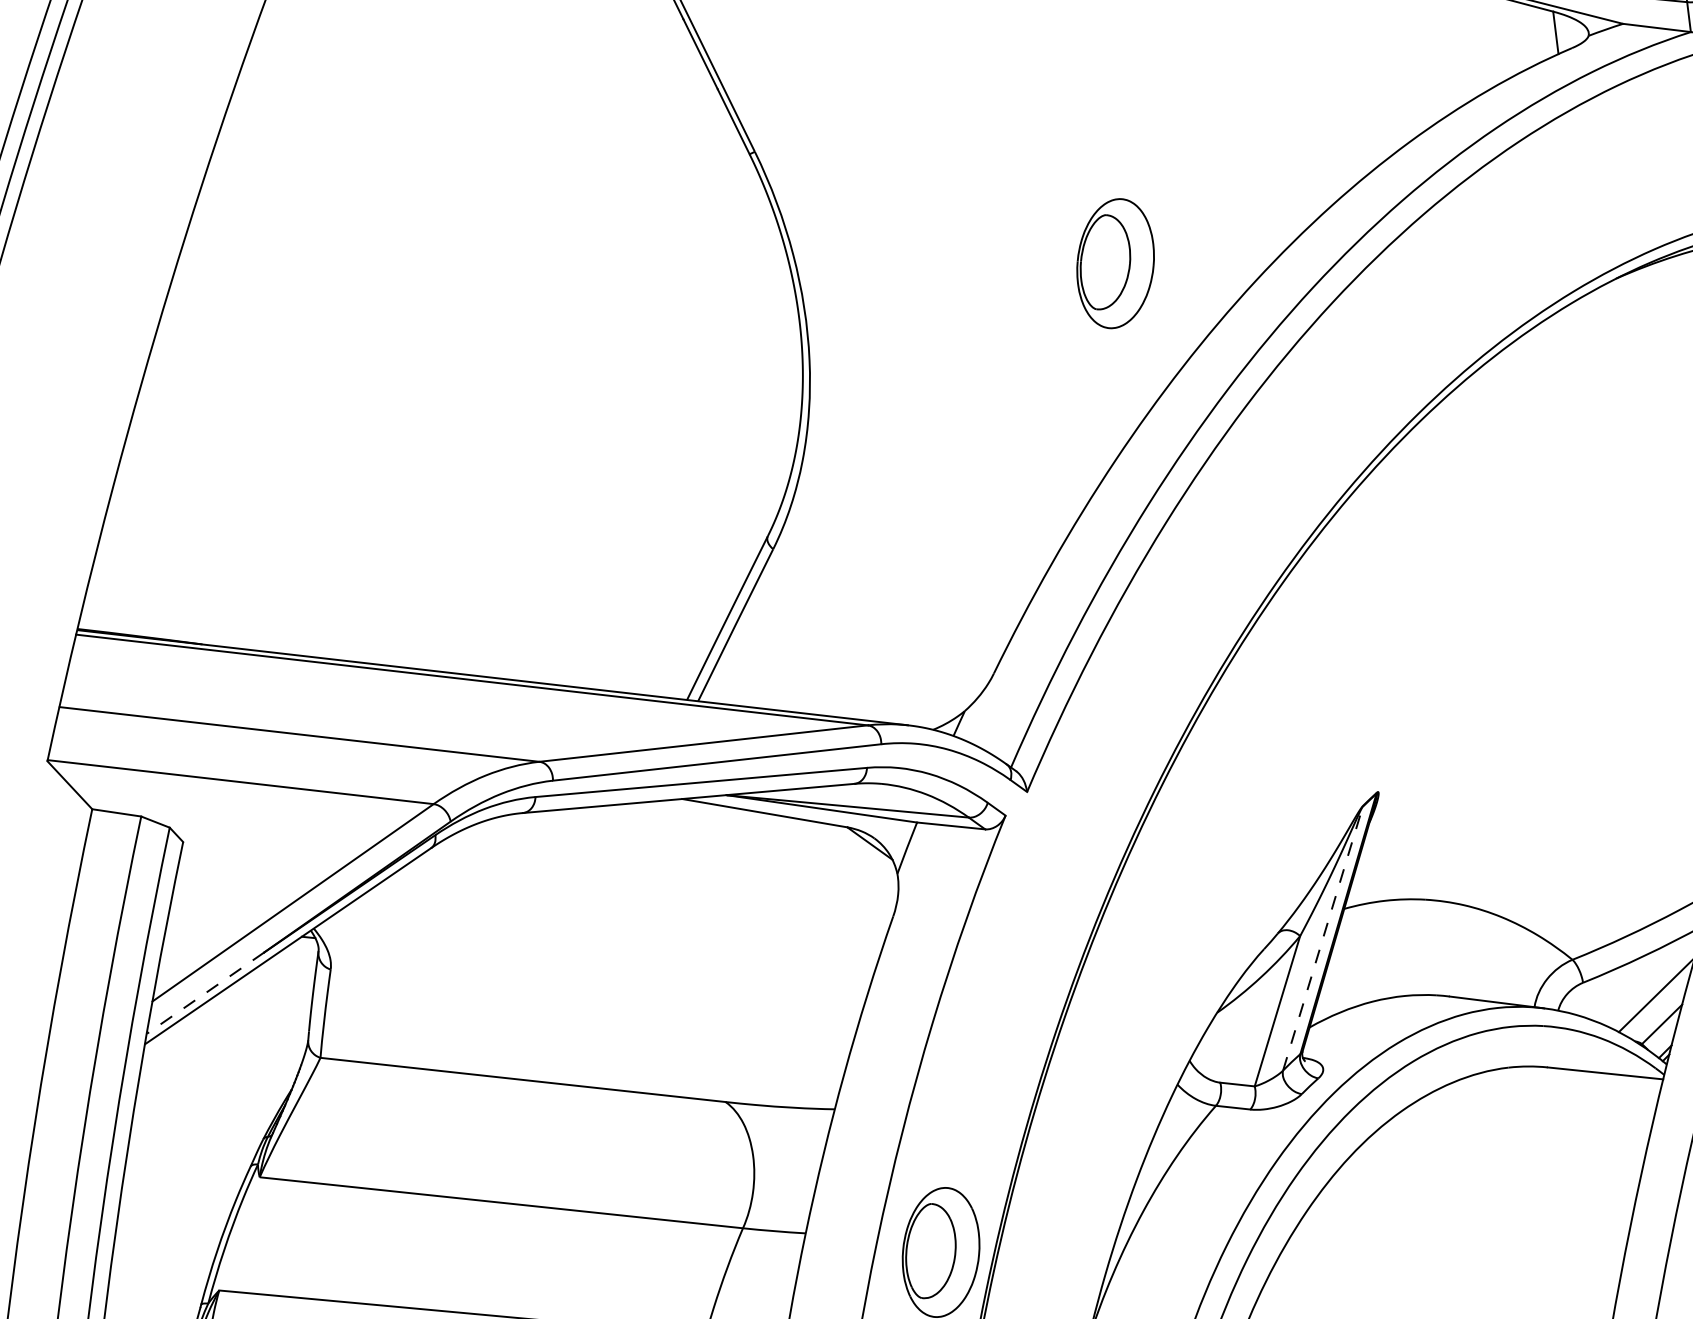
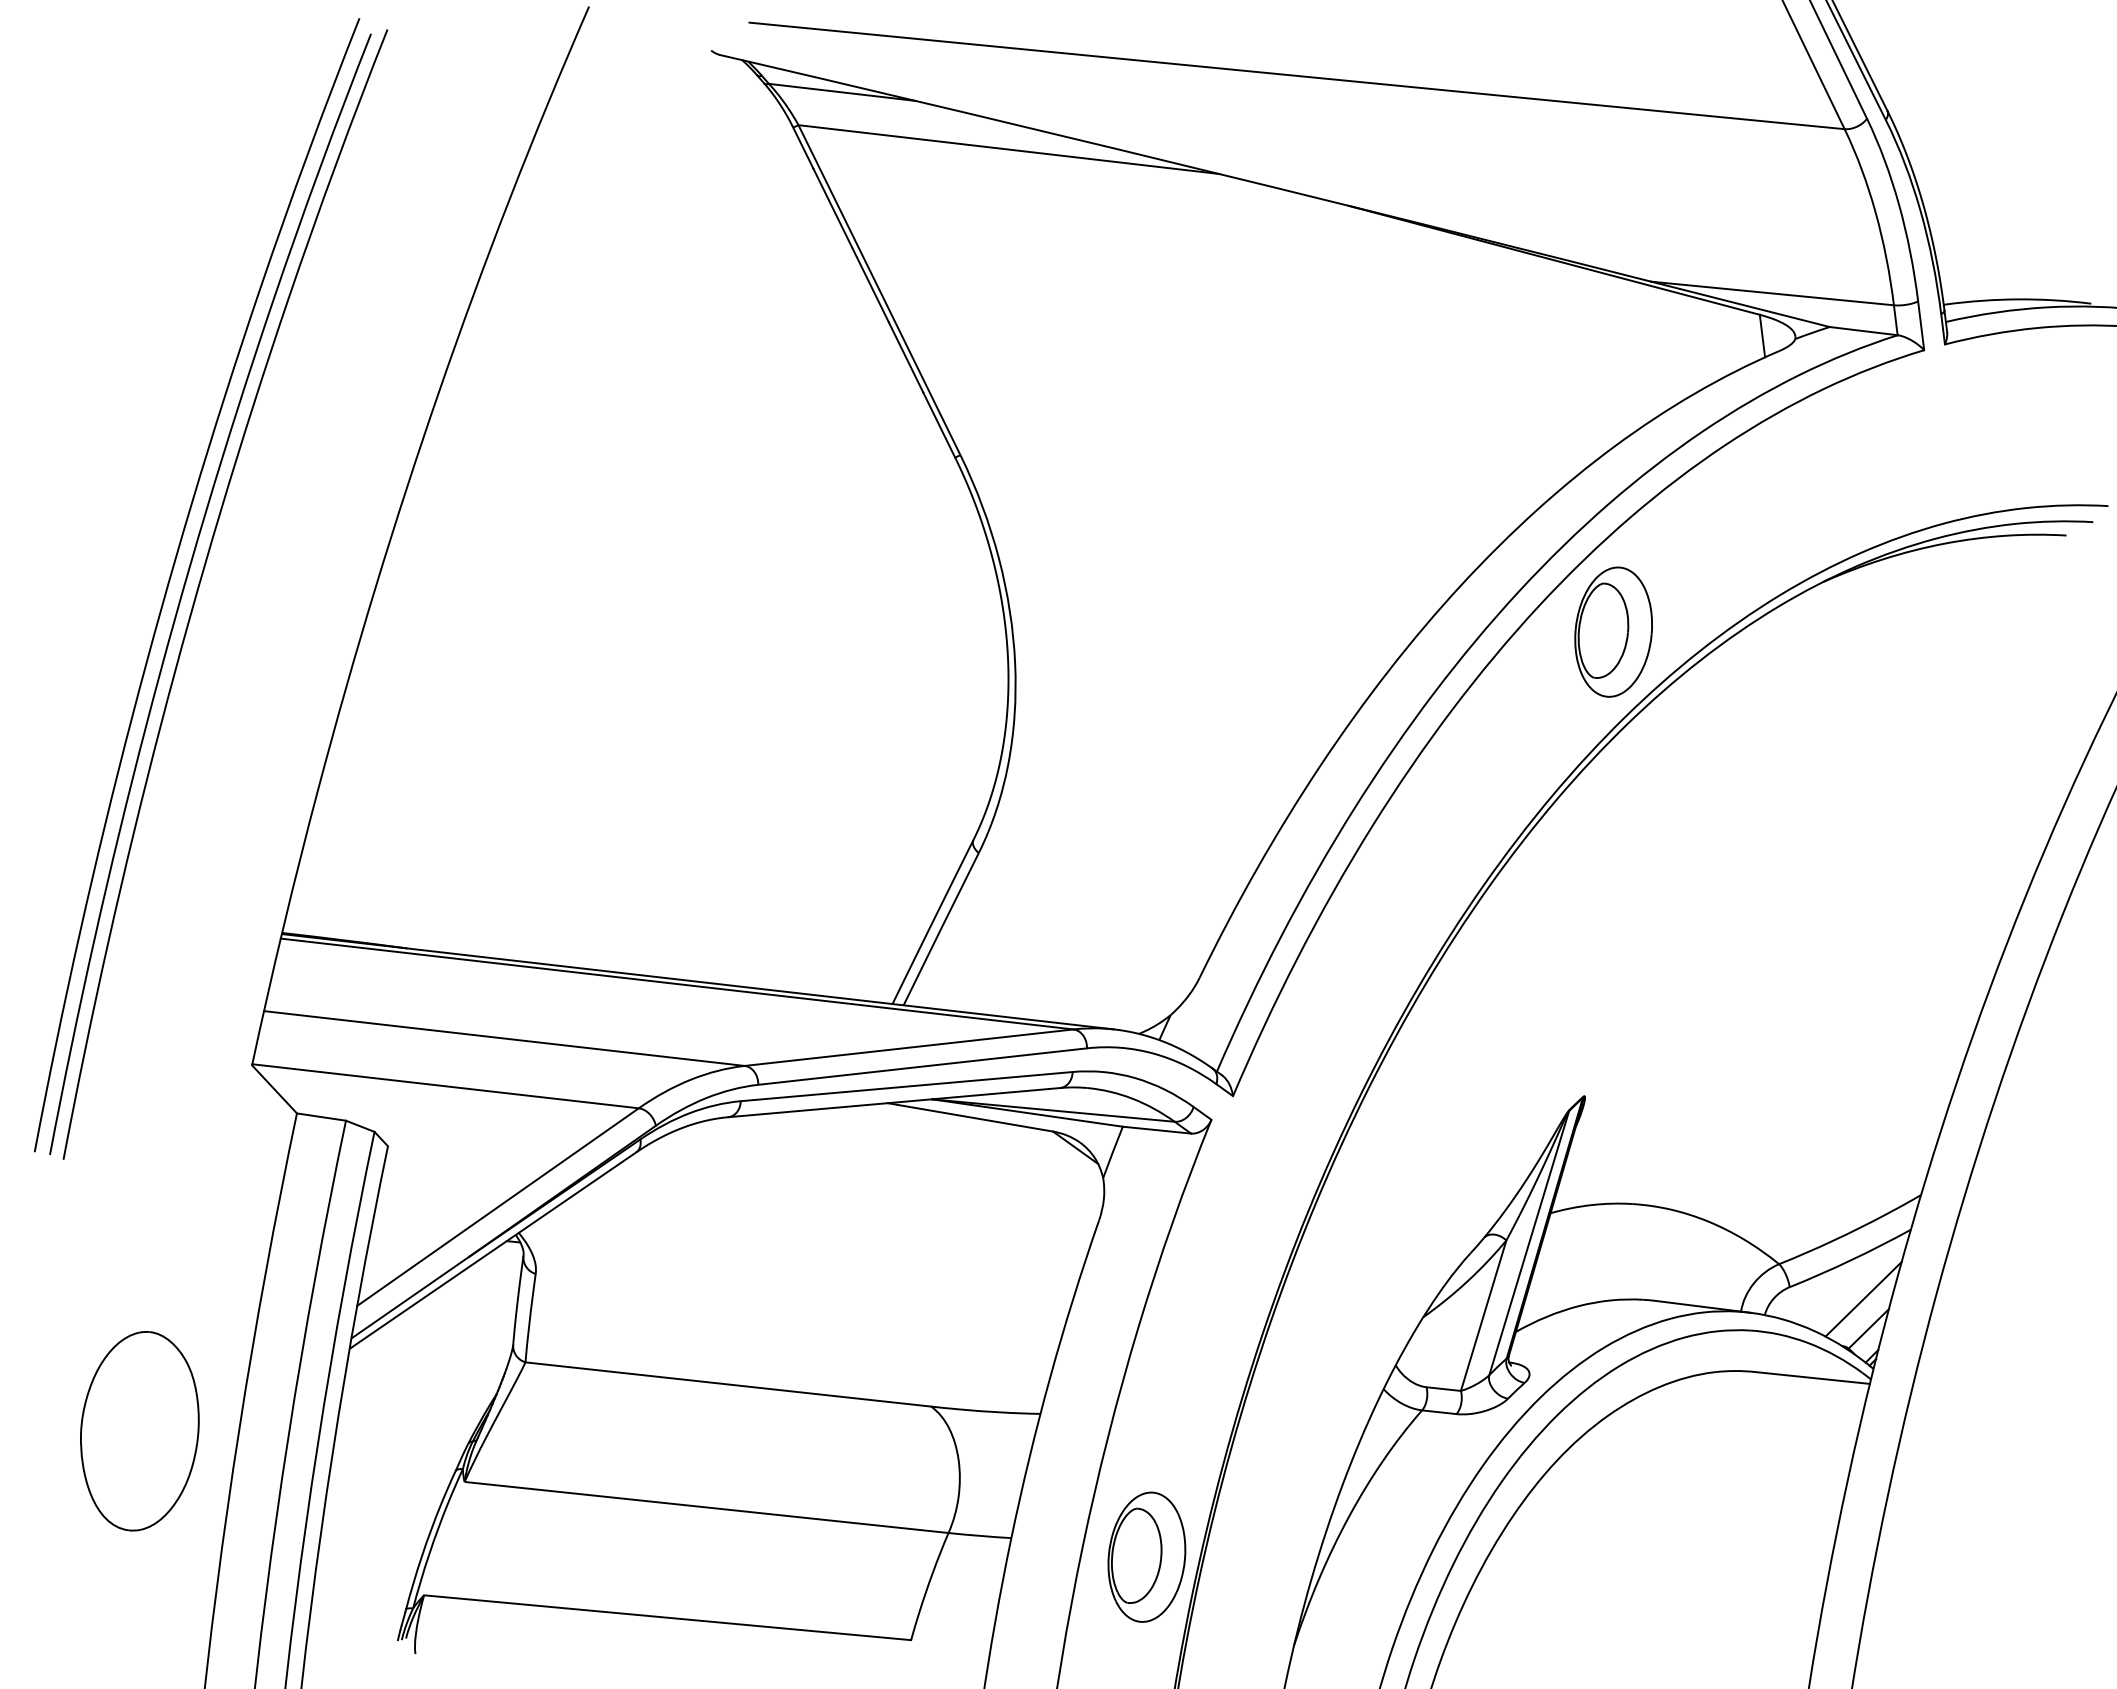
part: (1115, 263) -> (1613, 631), moved
line: (1323, 939) -> (1529, 1243), dashed -> solid
line: (205, 993) -> (410, 1297), dashed -> solid

